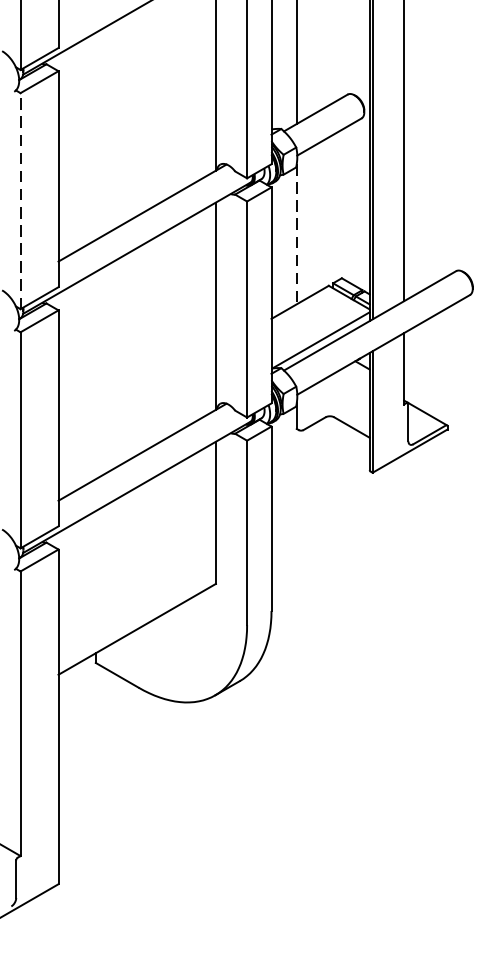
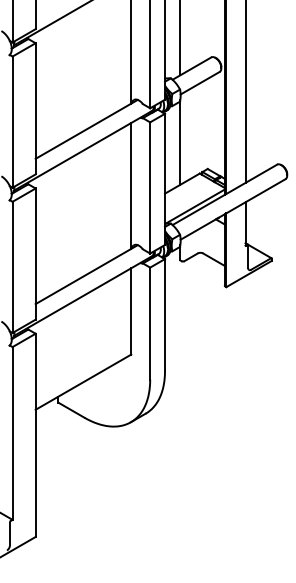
line: (20, 201) -> (12, 122), dashed -> solid
line: (297, 234) -> (180, 142), dashed -> solid

